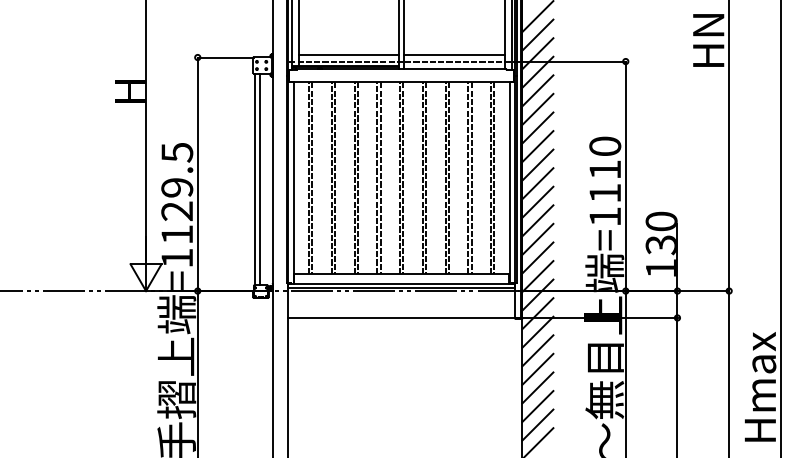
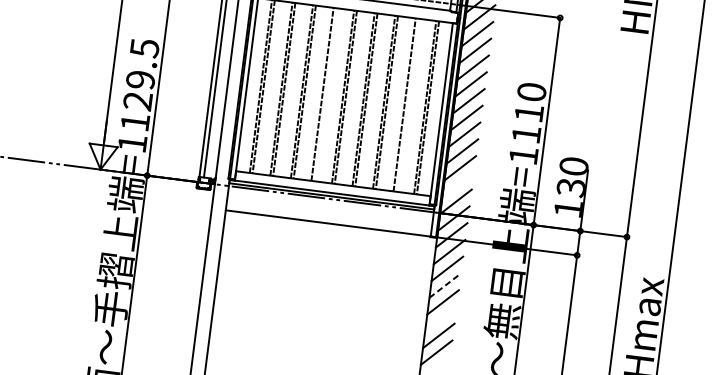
line: (380, 177) -> (325, 94), removed
line: (471, 177) -> (407, 104), removed
line: (537, 257) -> (457, 184), removed
line: (537, 369) -> (444, 285), solid -> dashed
line: (537, 406) -> (440, 319), removed

